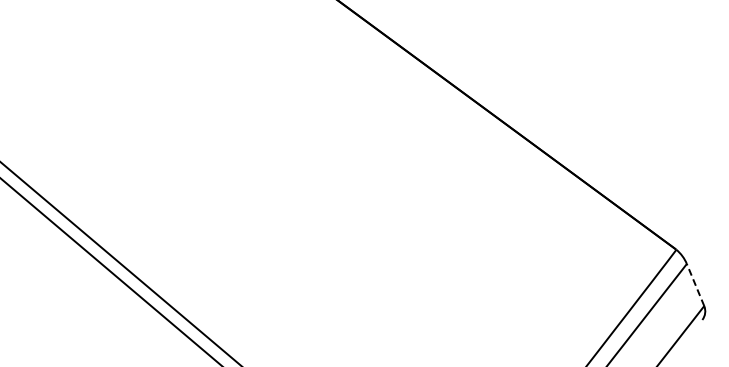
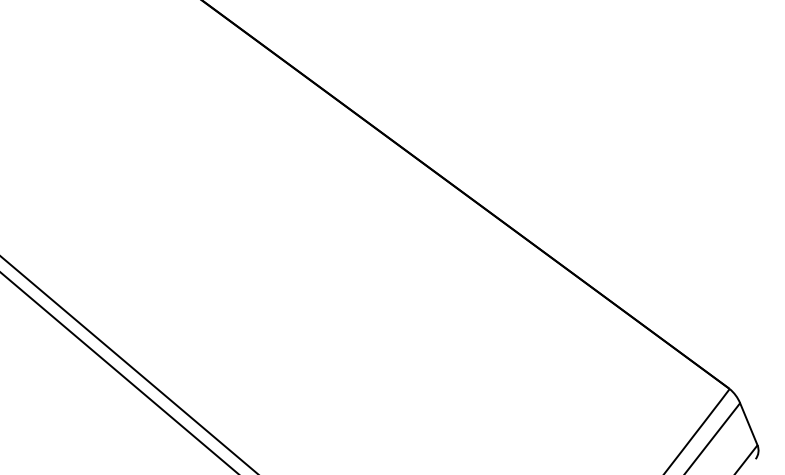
line: (695, 285) -> (748, 424), dashed -> solid

